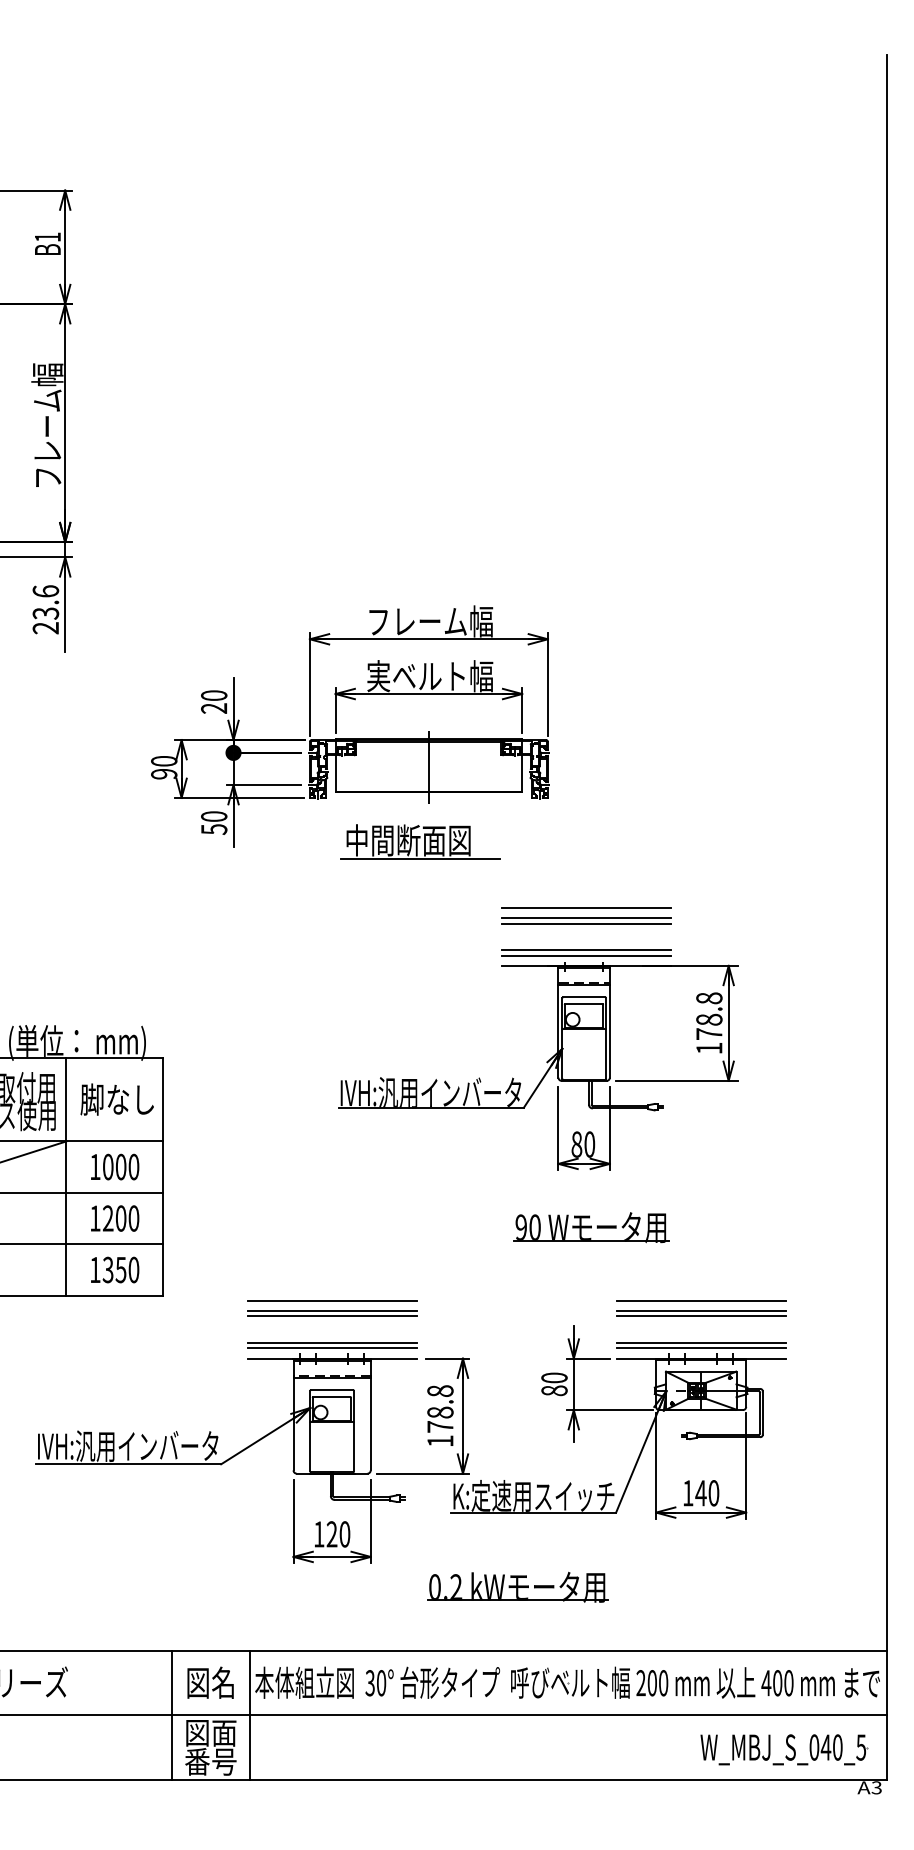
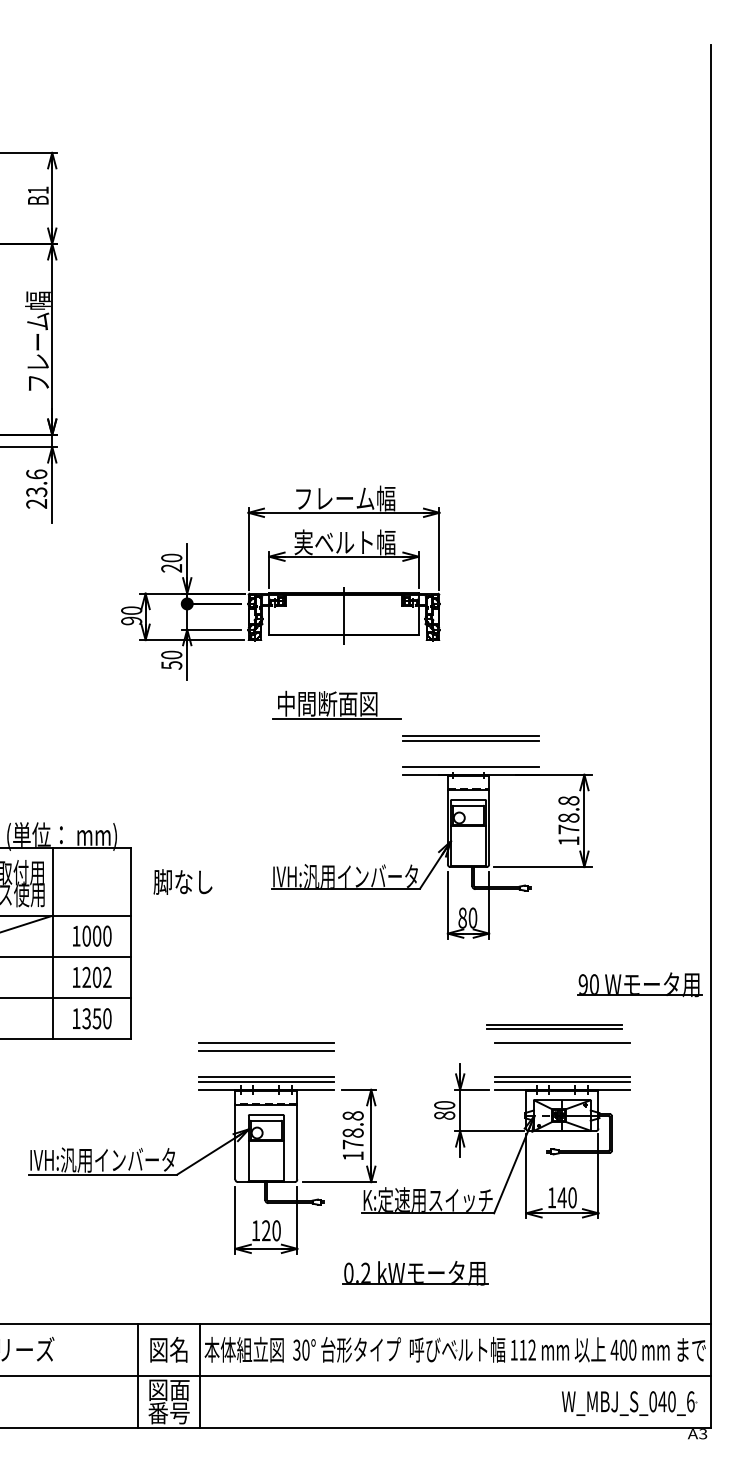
part: (420, 841) -> (337, 704), moved
line: (586, 907) -> (470, 727), removed
line: (586, 950) -> (470, 762), removed
text: (116, 1099) -> (182, 881), moved
text: (133, 1218) -> (107, 977), 1200 -> 1202
part: (591, 1227) -> (639, 984), moved
part: (701, 1313) -> (554, 1027), moved
line: (331, 1316) -> (265, 1056), removed
text: (652, 1683) -> (523, 1350), 200 -> 112
text: (861, 1747) -> (690, 1401), W_MBJ_S_040_5 -> W_MBJ_S_040_6

